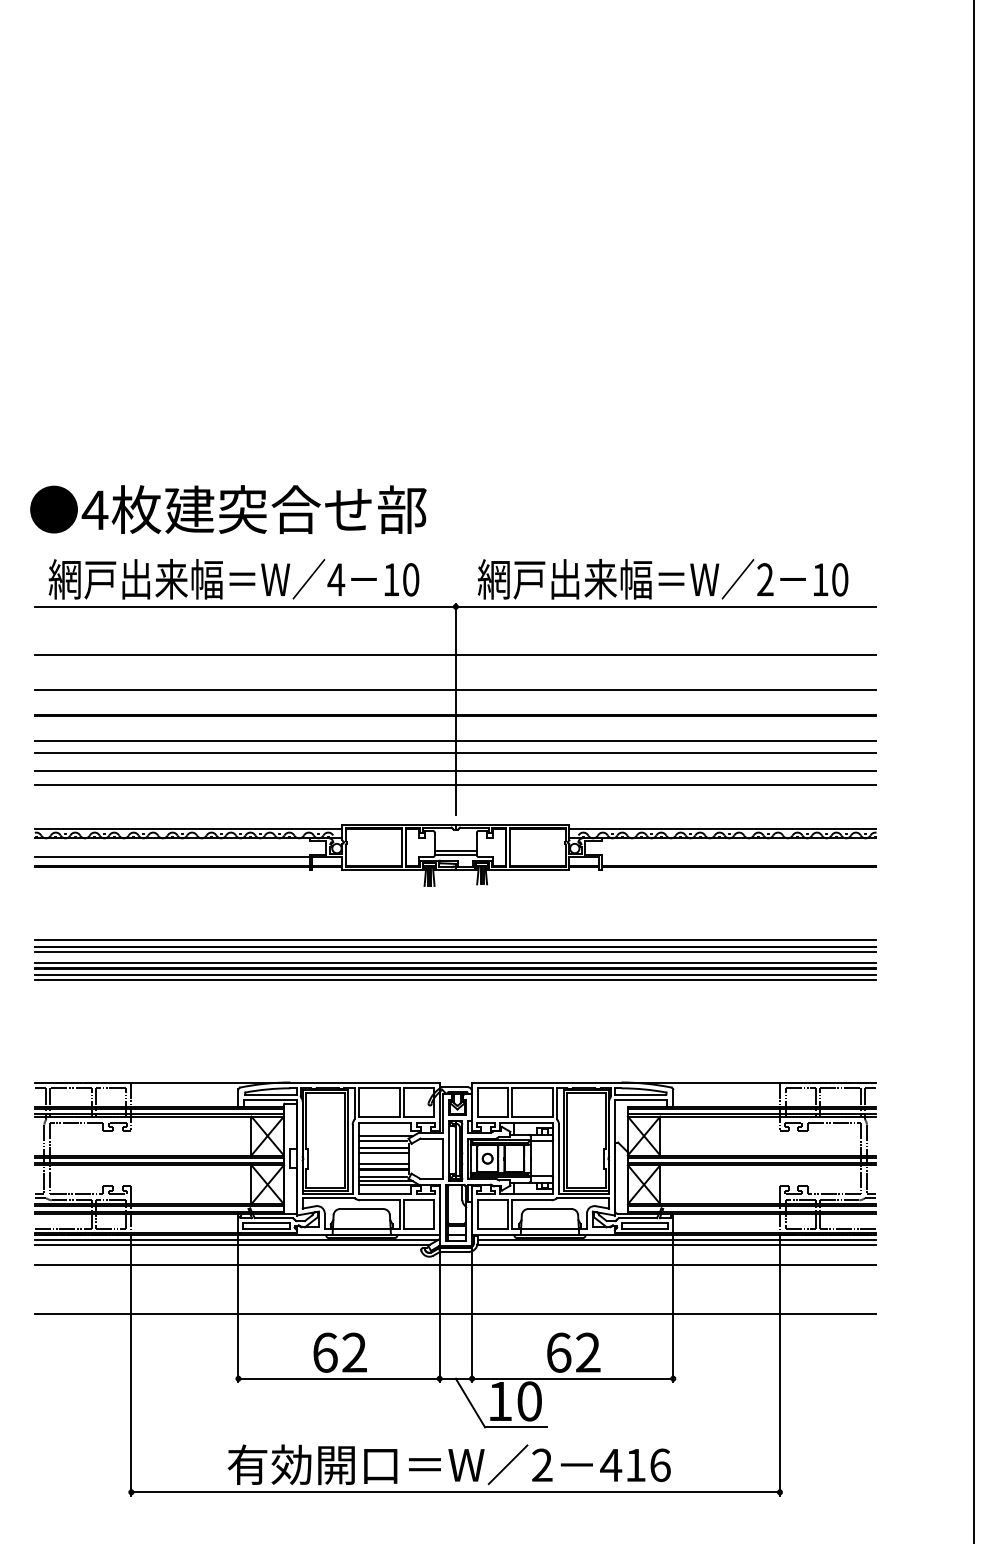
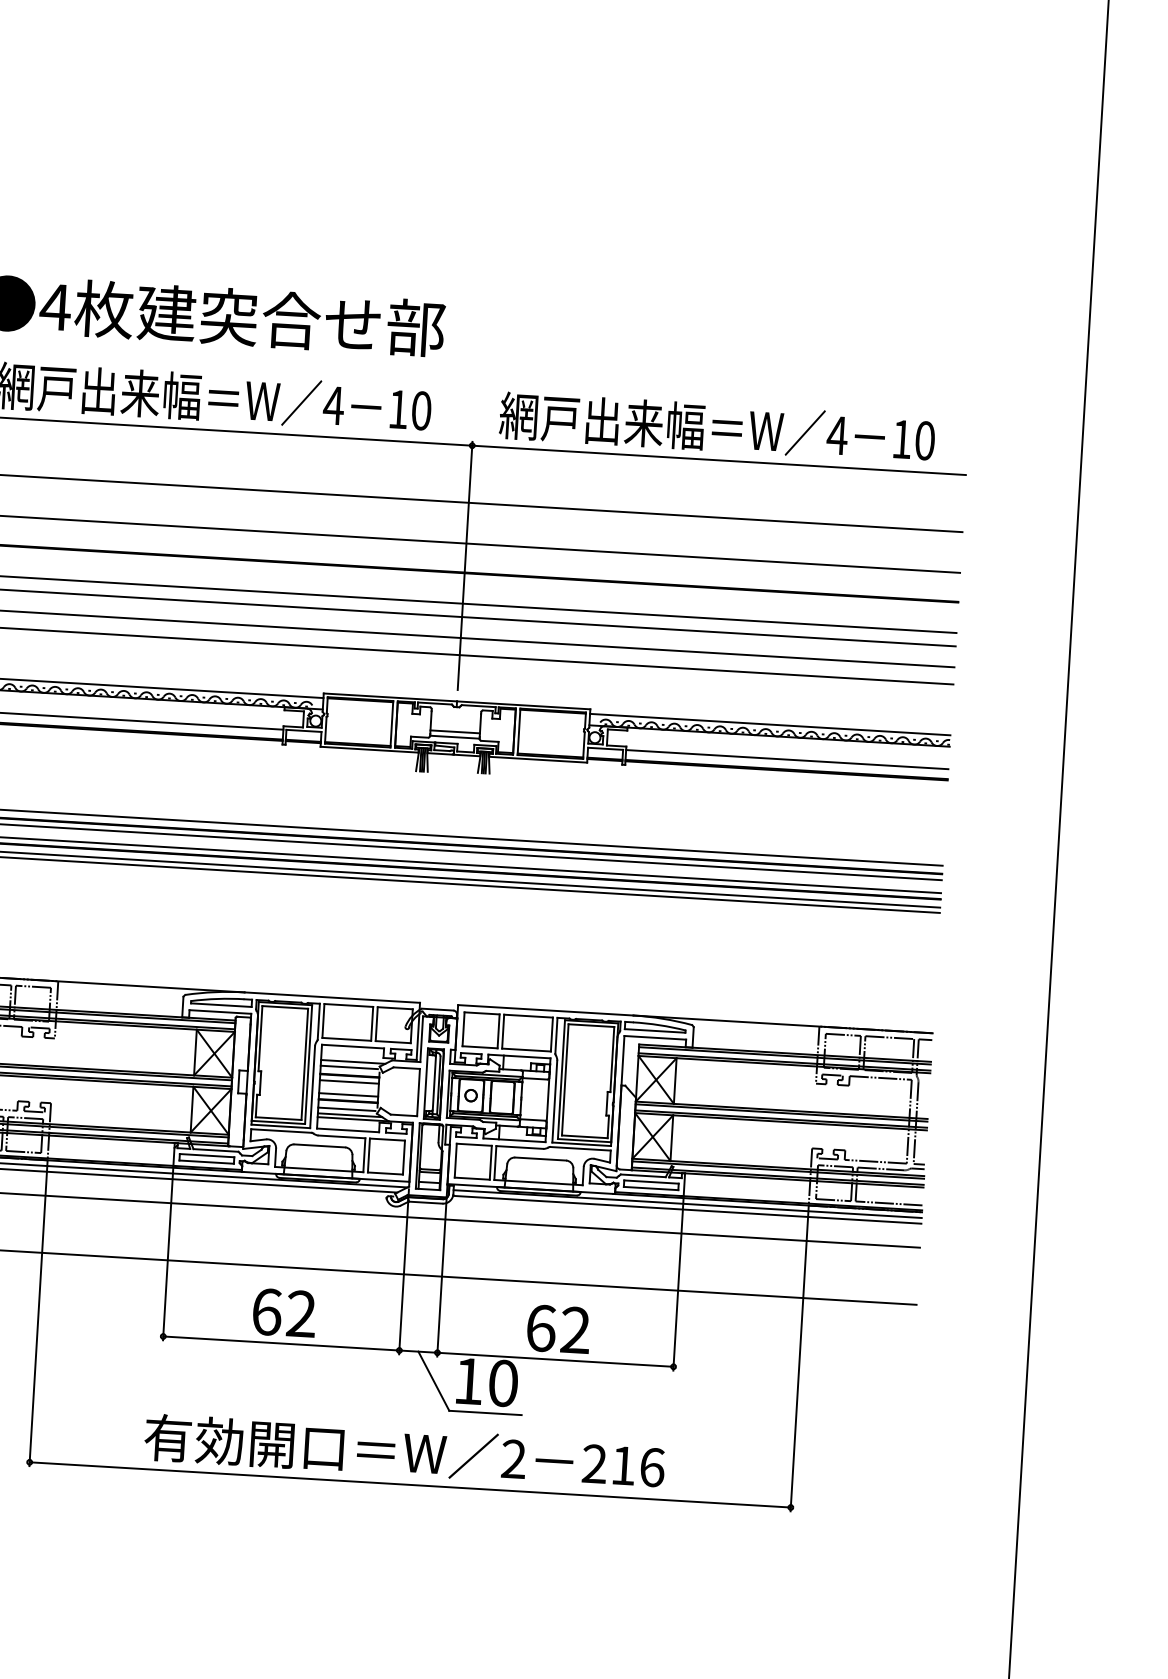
text: (765, 579) -> (837, 435), 2 -> 4
line: (738, 857) -> (786, 759), added
text: (611, 1464) -> (595, 1463), 416 -> 216

